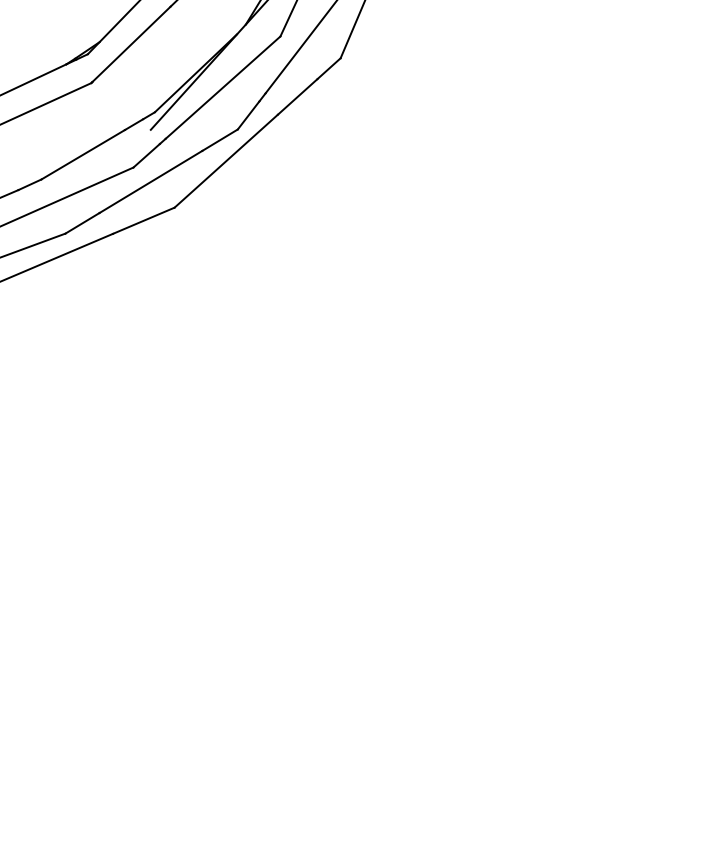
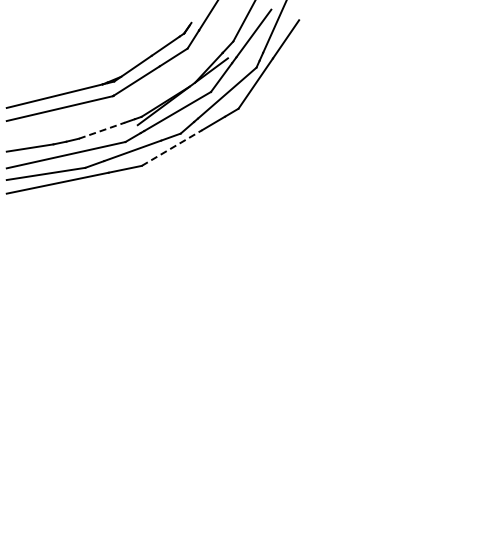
line: (84, 154) -> (102, 130), solid -> dashed
line: (225, 162) -> (171, 148), solid -> dashed

